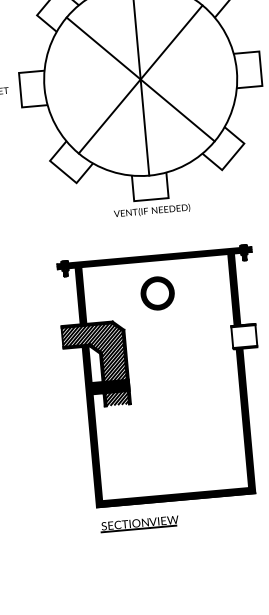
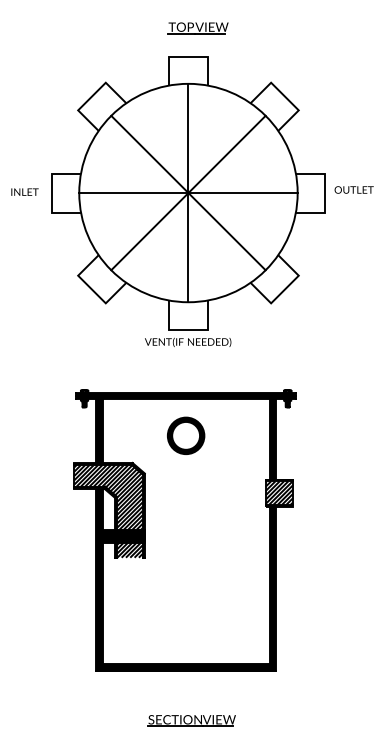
line: (140, 79) -> (188, 193), added
hatch: (244, 335) -> (279, 492), added
part: (139, 523) -> (191, 720), moved

